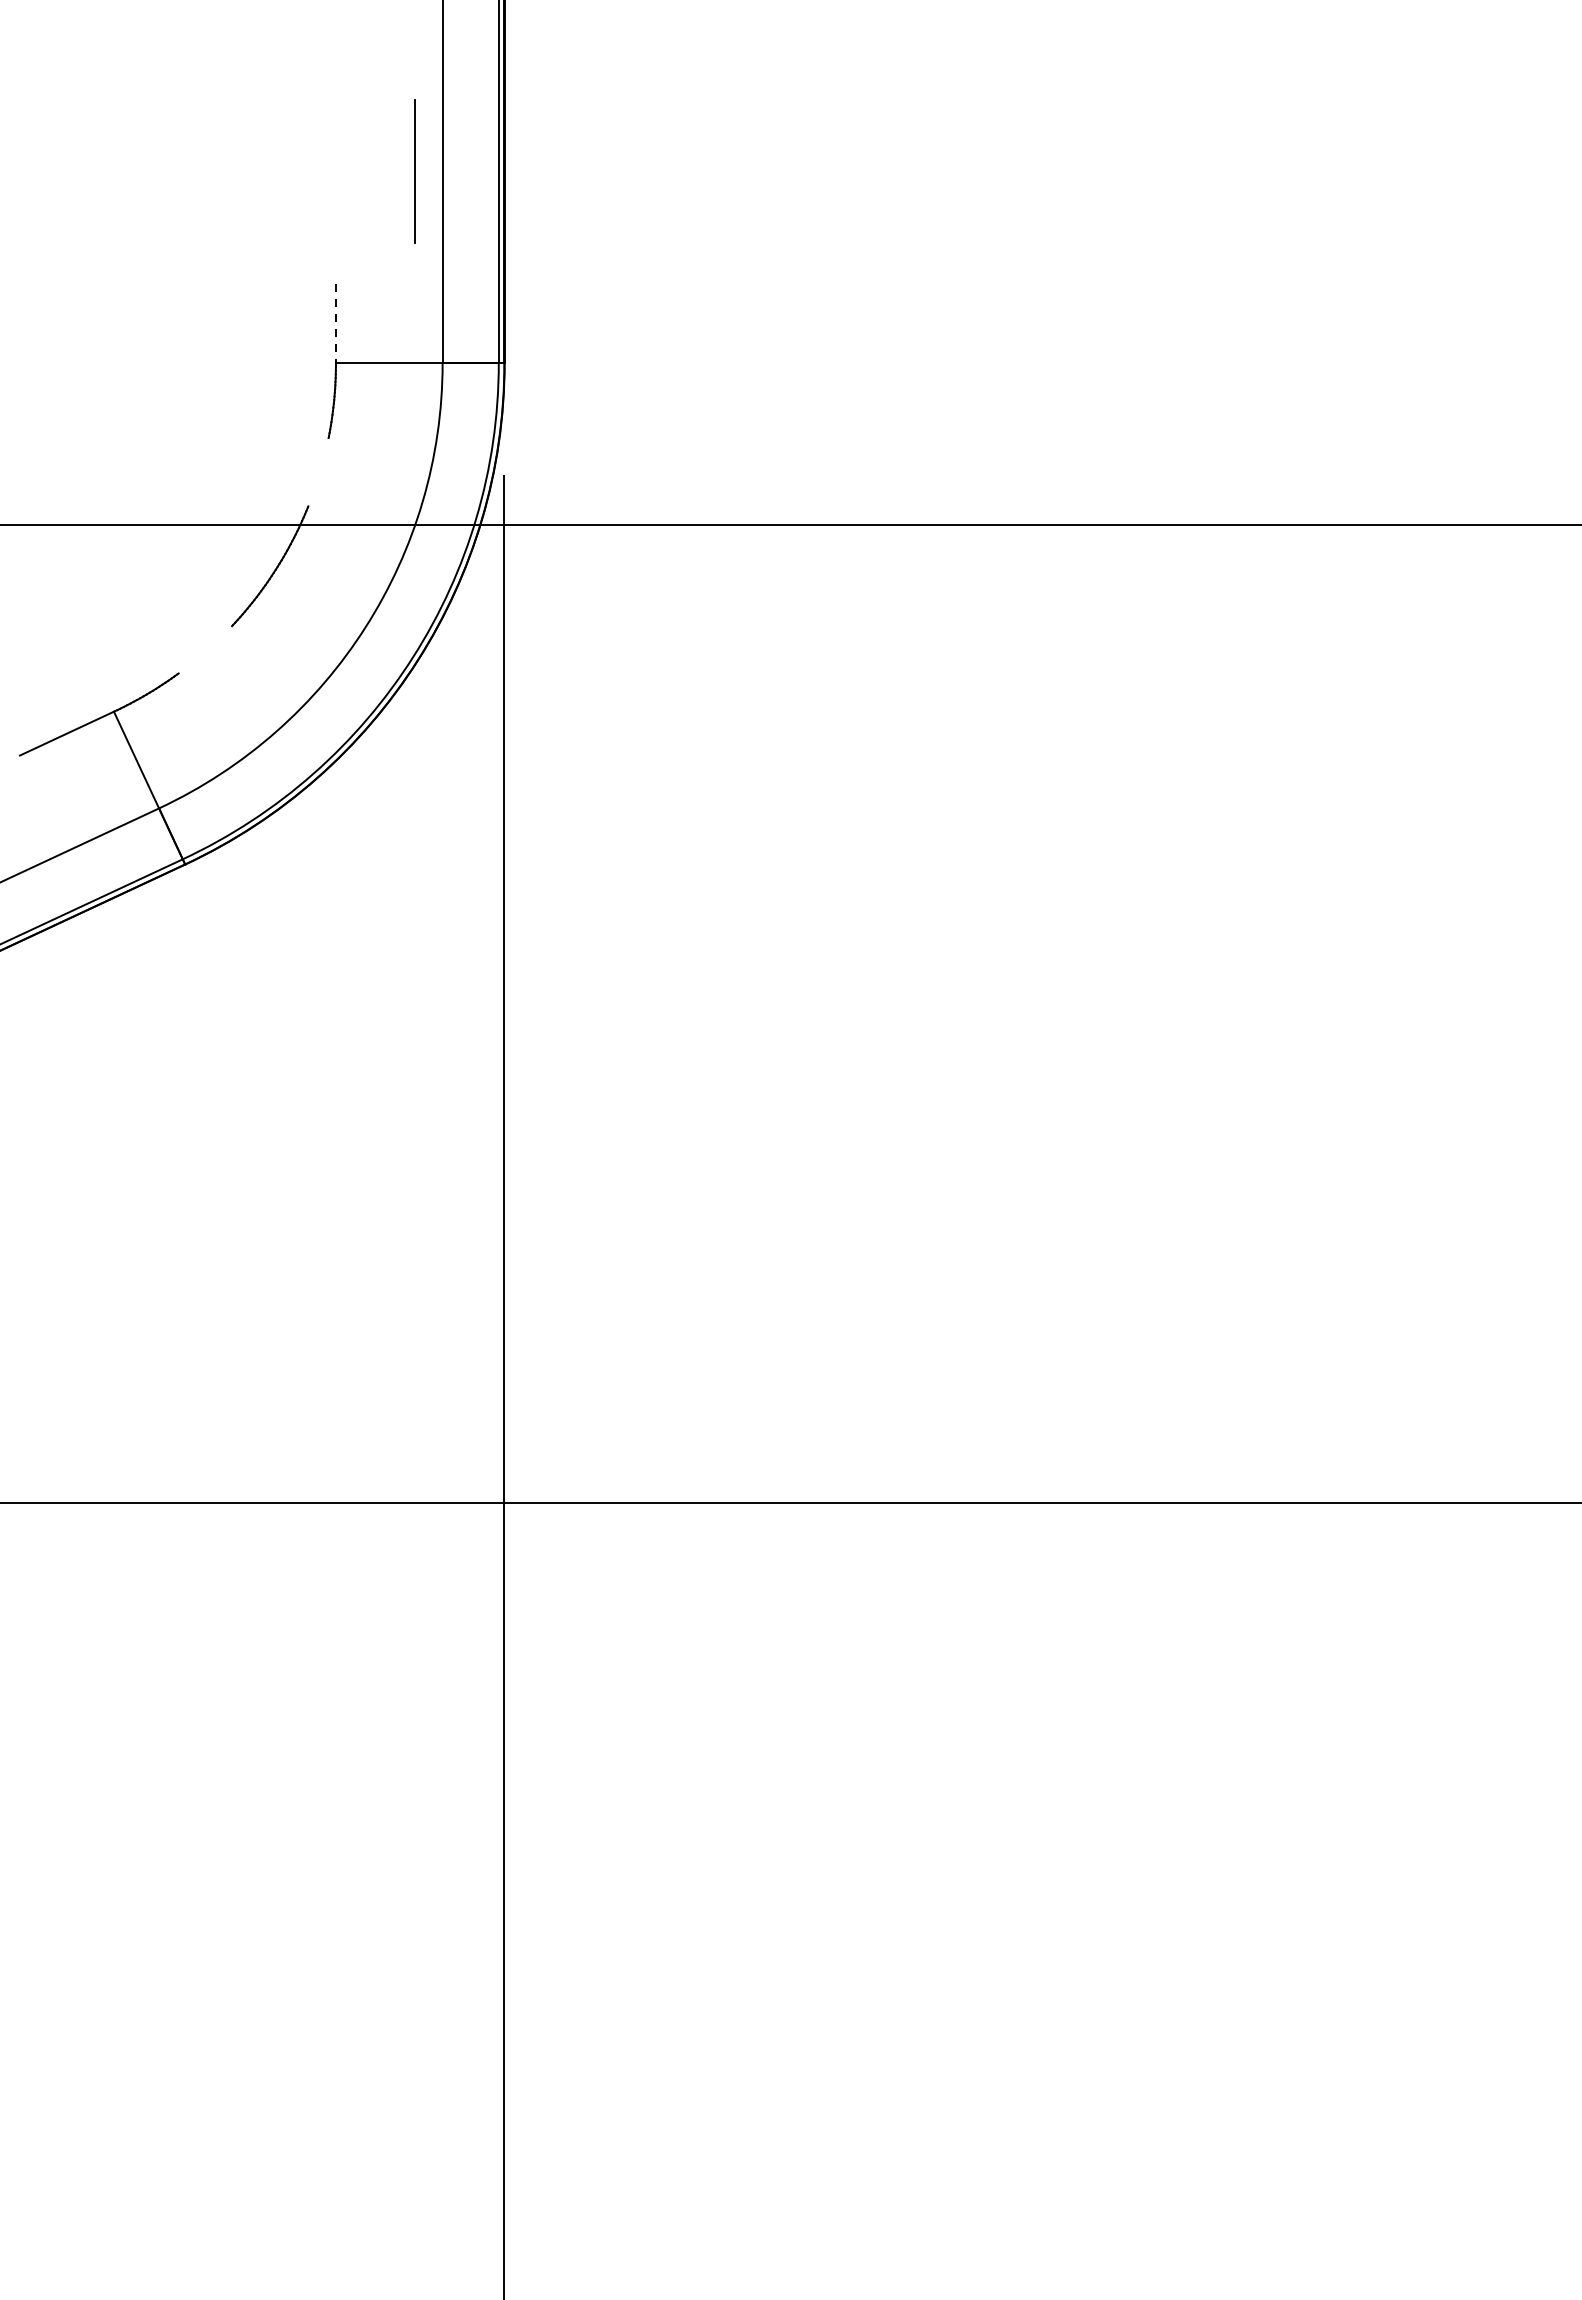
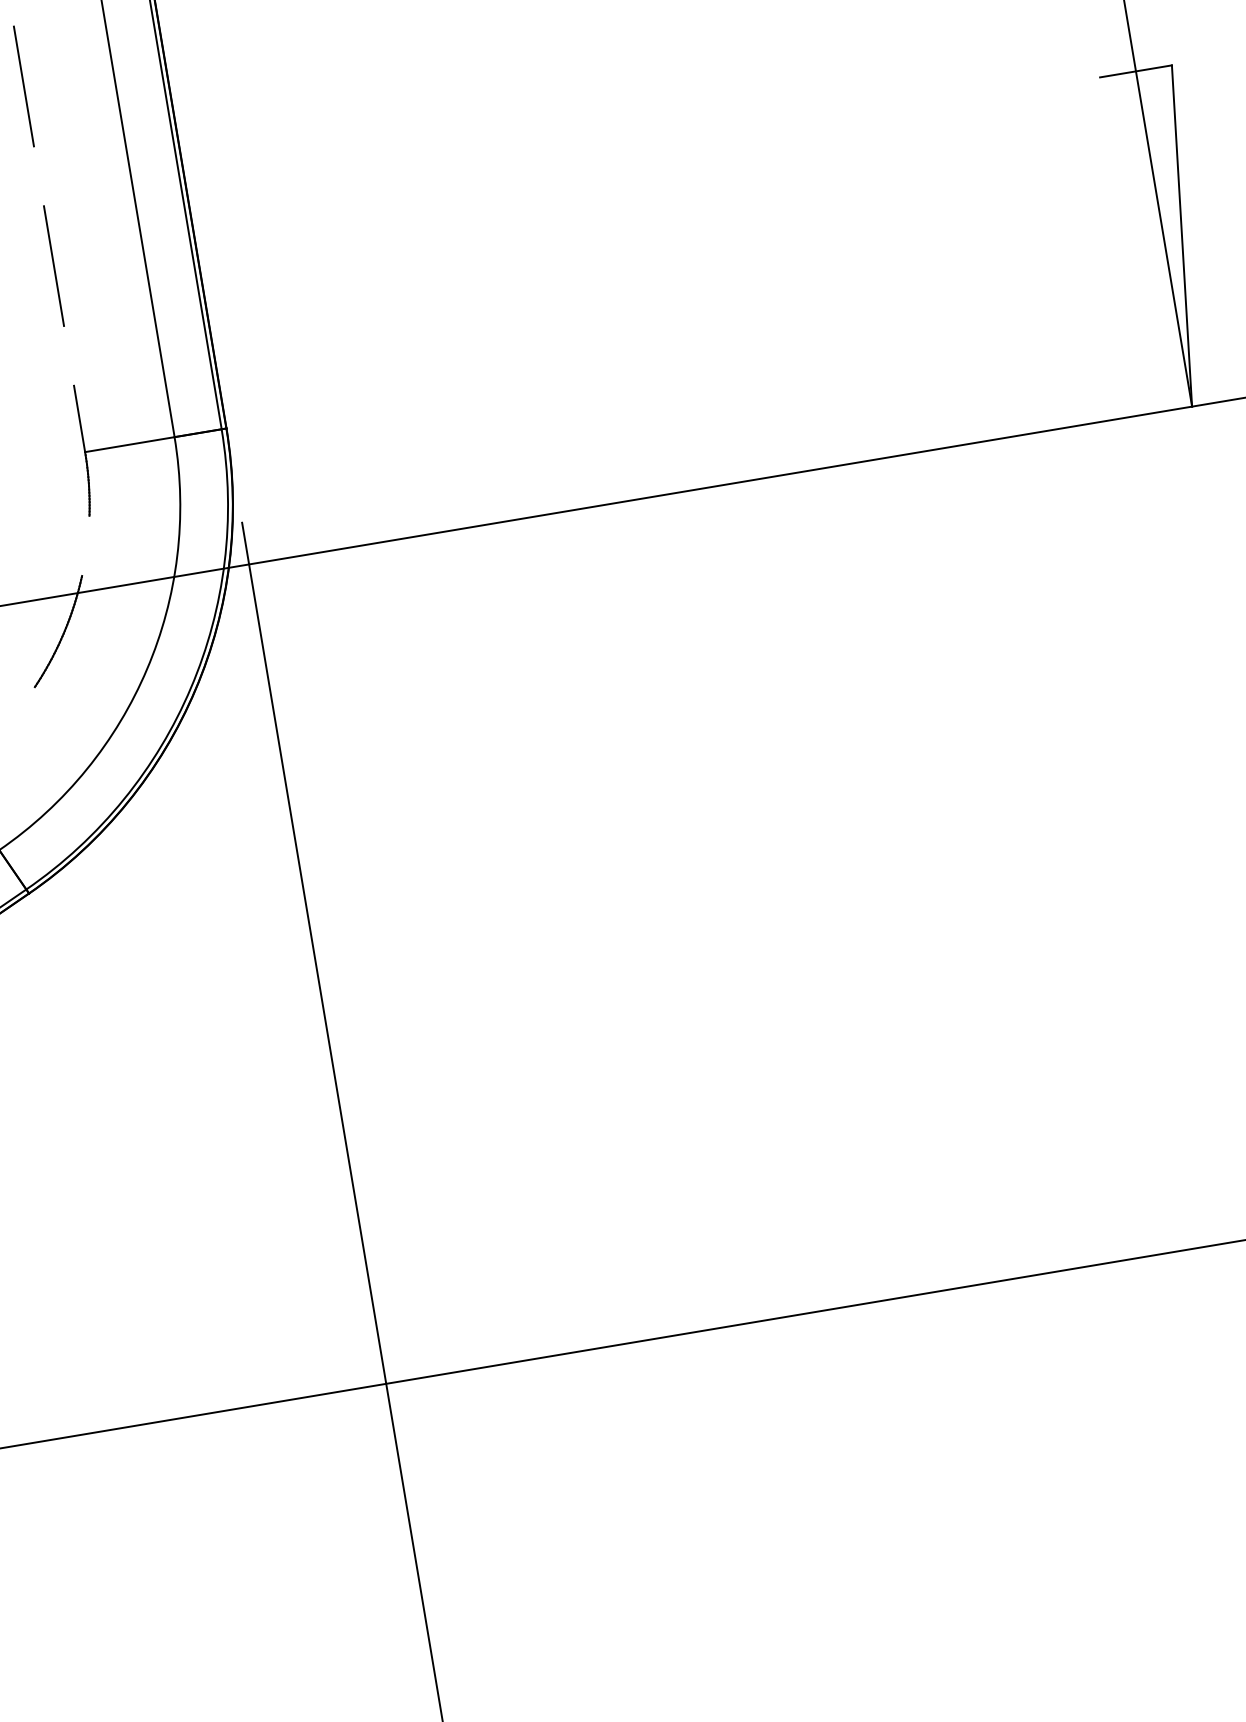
line: (414, 171) -> (53, 266), moved
line: (335, 323) -> (79, 418), dashed -> solid

